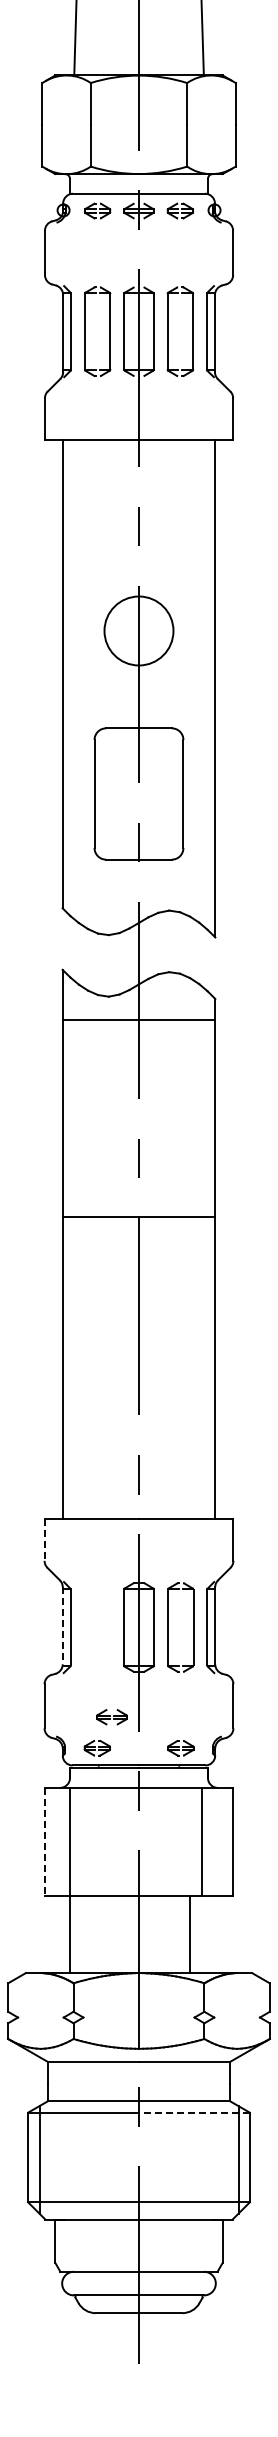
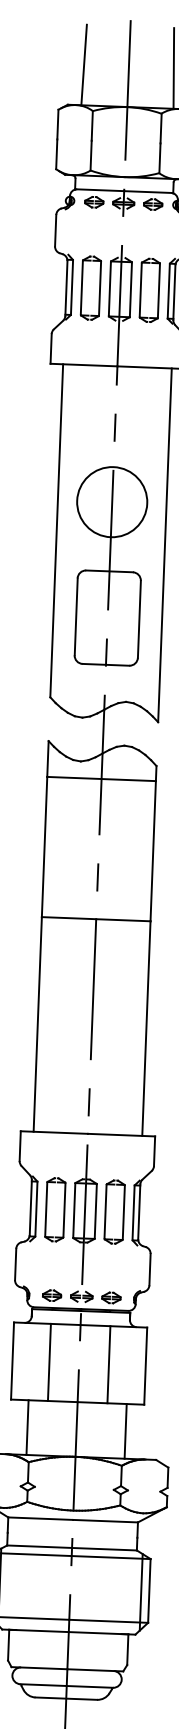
circle: (138, 630) -> (111, 501), size x1.43
line: (44, 1539) -> (20, 1145), dashed -> solid
line: (62, 1625) -> (30, 1207), dashed -> solid
part: (85, 1627) -> (46, 1209), added
part: (111, 1717) -> (81, 1297), moved
line: (70, 1841) -> (49, 1362), moved
line: (201, 1841) -> (108, 1364), moved
line: (45, 1842) -> (12, 1361), dashed -> solid
line: (189, 1934) -> (125, 1431), moved
line: (193, 2112) -> (110, 1557), dashed -> solid

